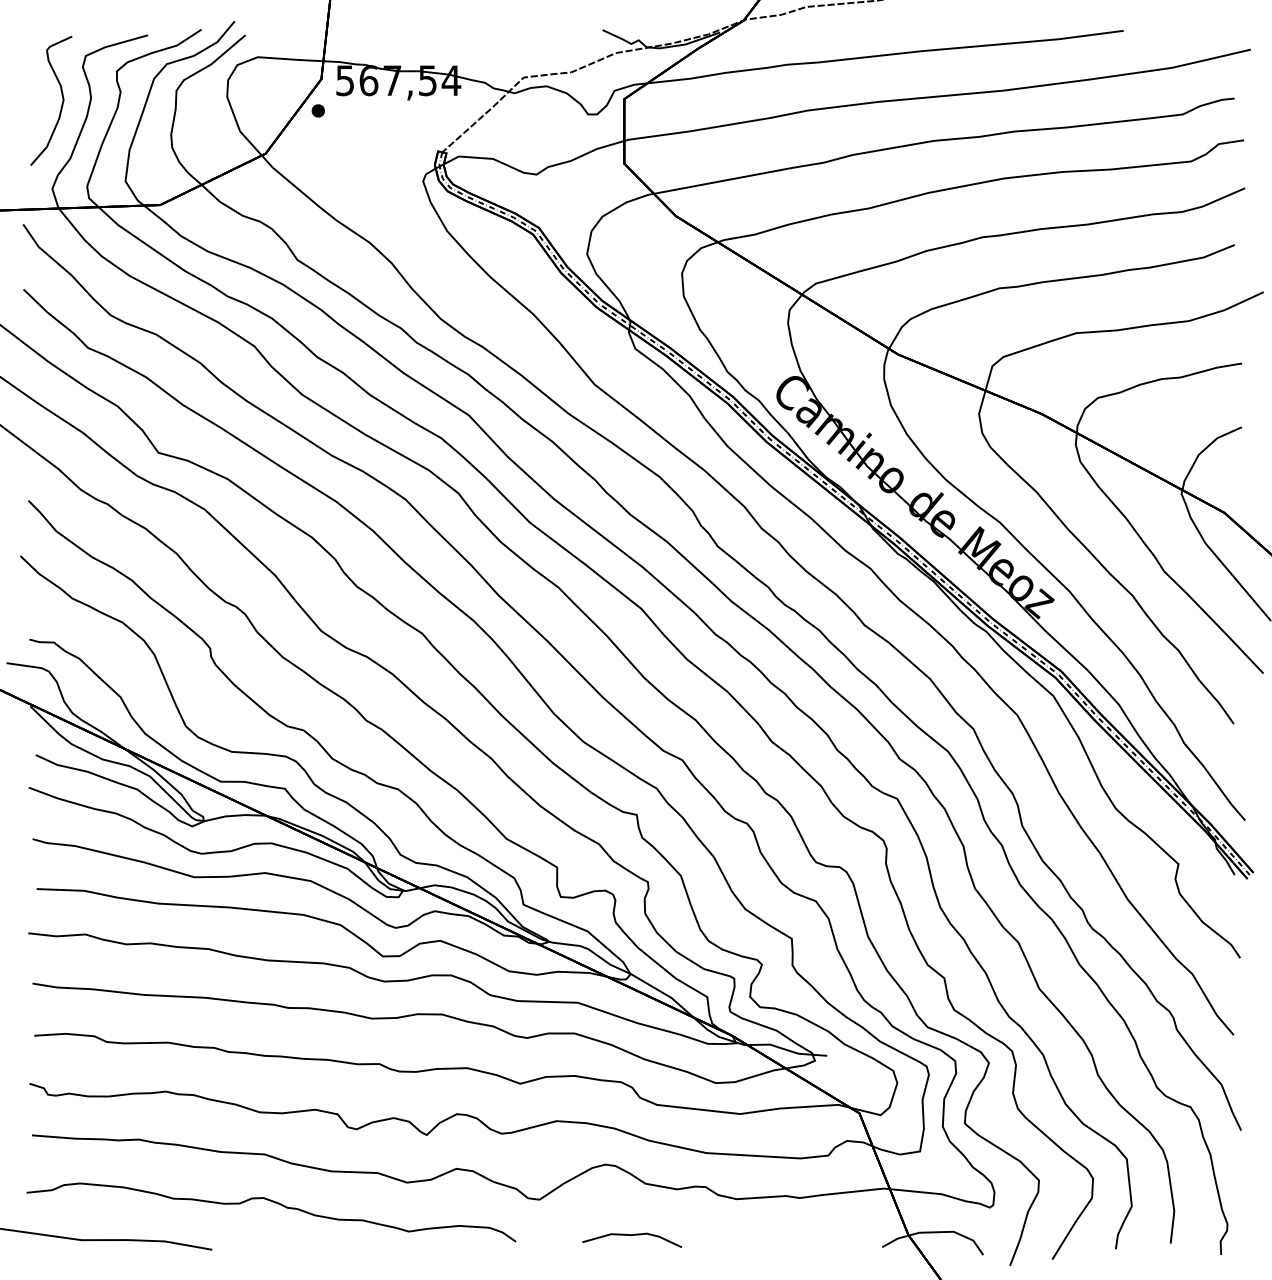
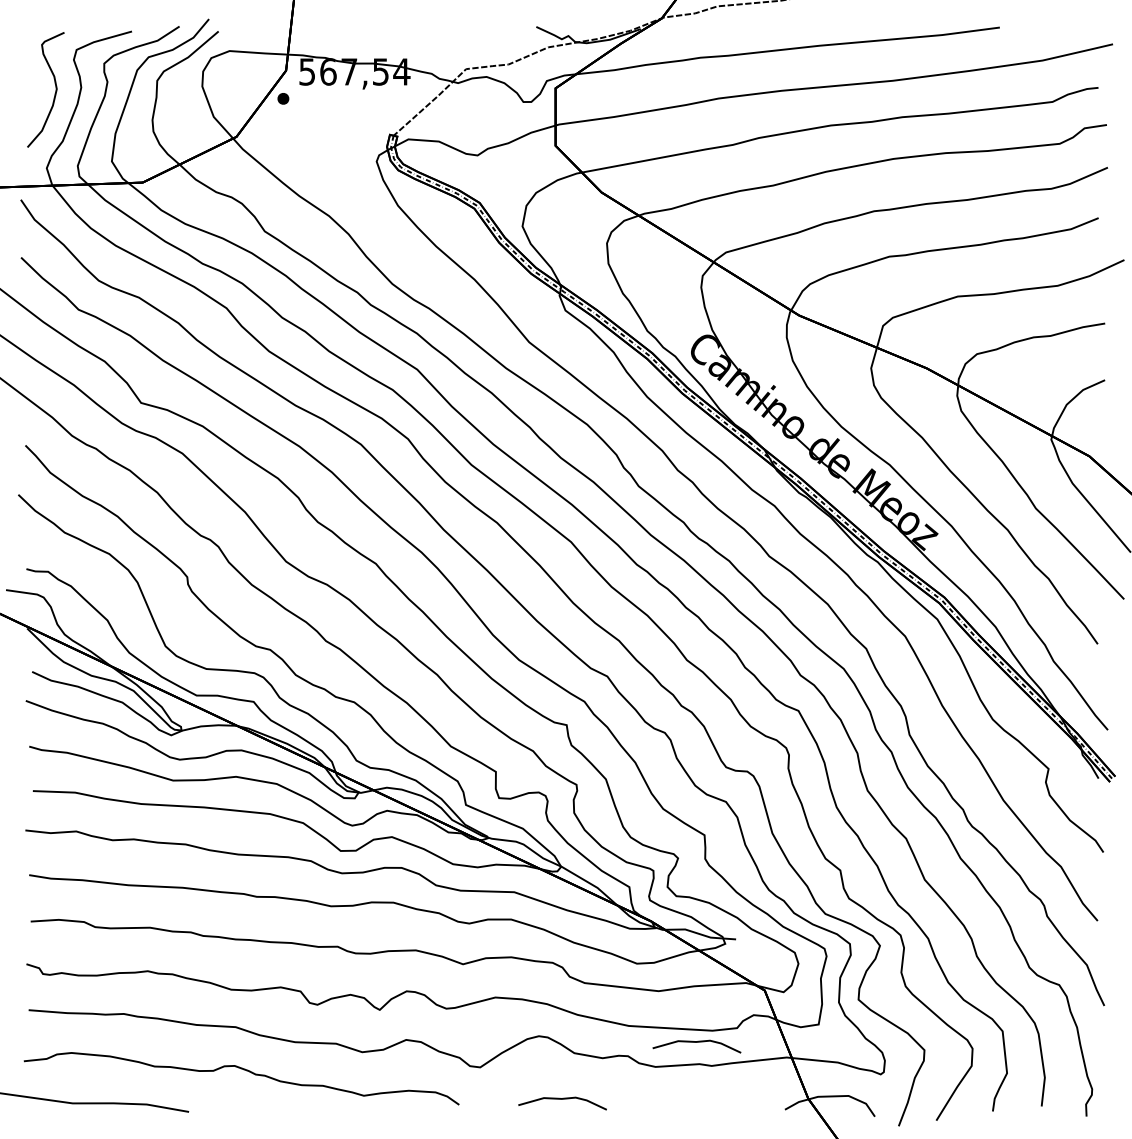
curve: (783, 1171) -> (697, 1042), added

